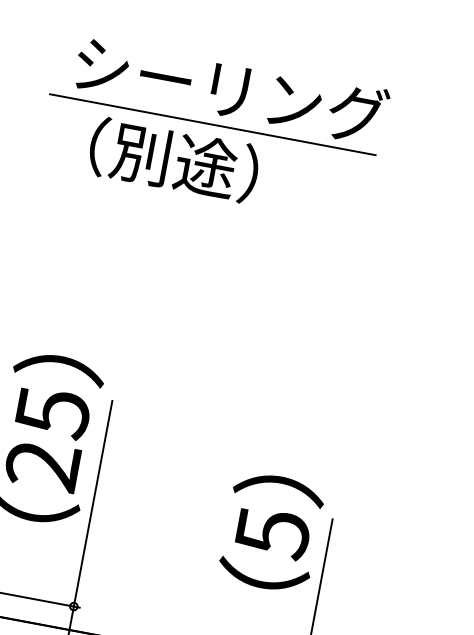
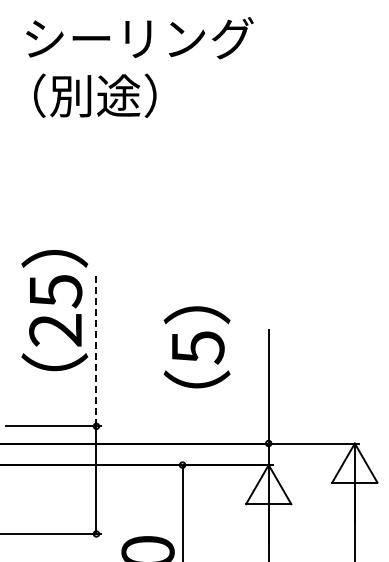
line: (211, 124) -> (130, 65), removed
text: (174, 159) -> (95, 95), moved
line: (93, 503) -> (96, 350), solid -> dashed
text: (270, 532) -> (196, 347), moved

